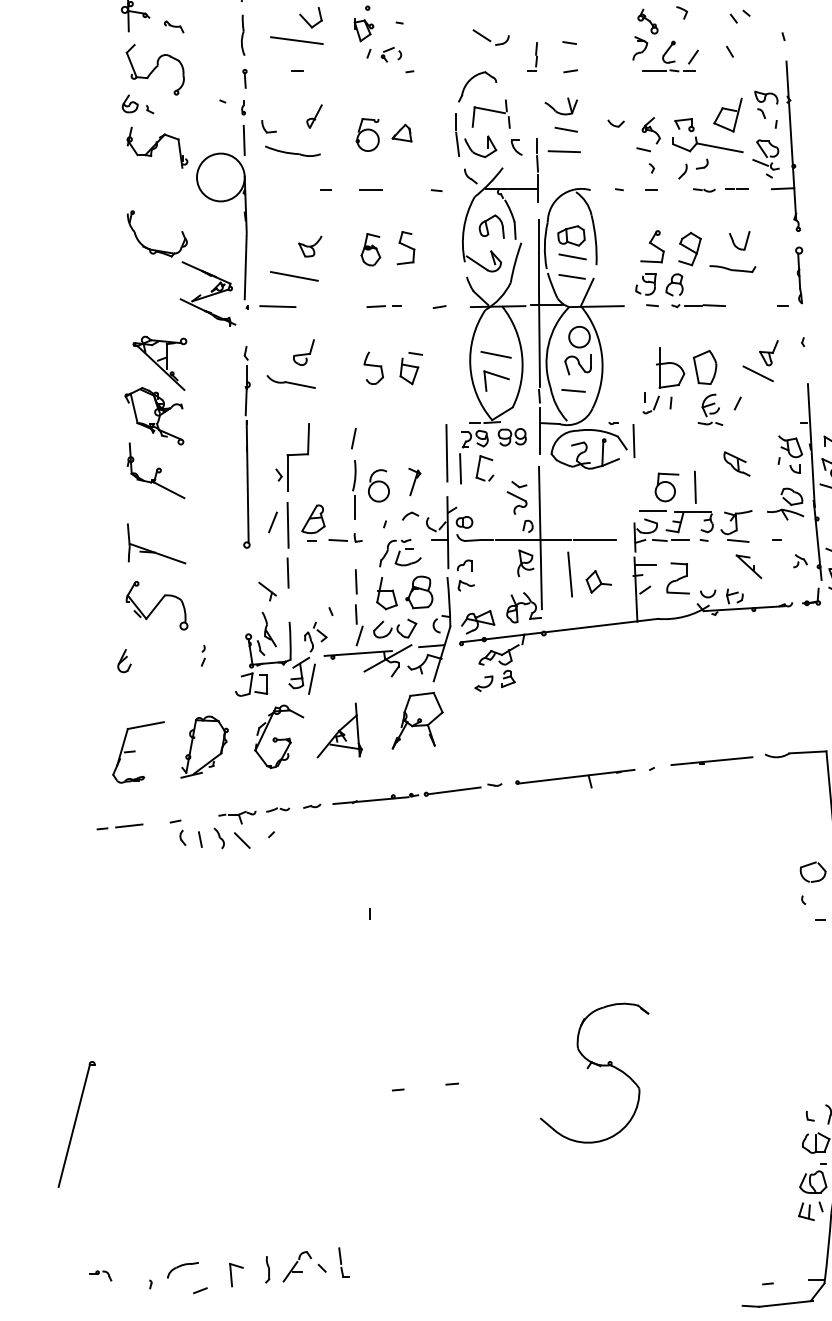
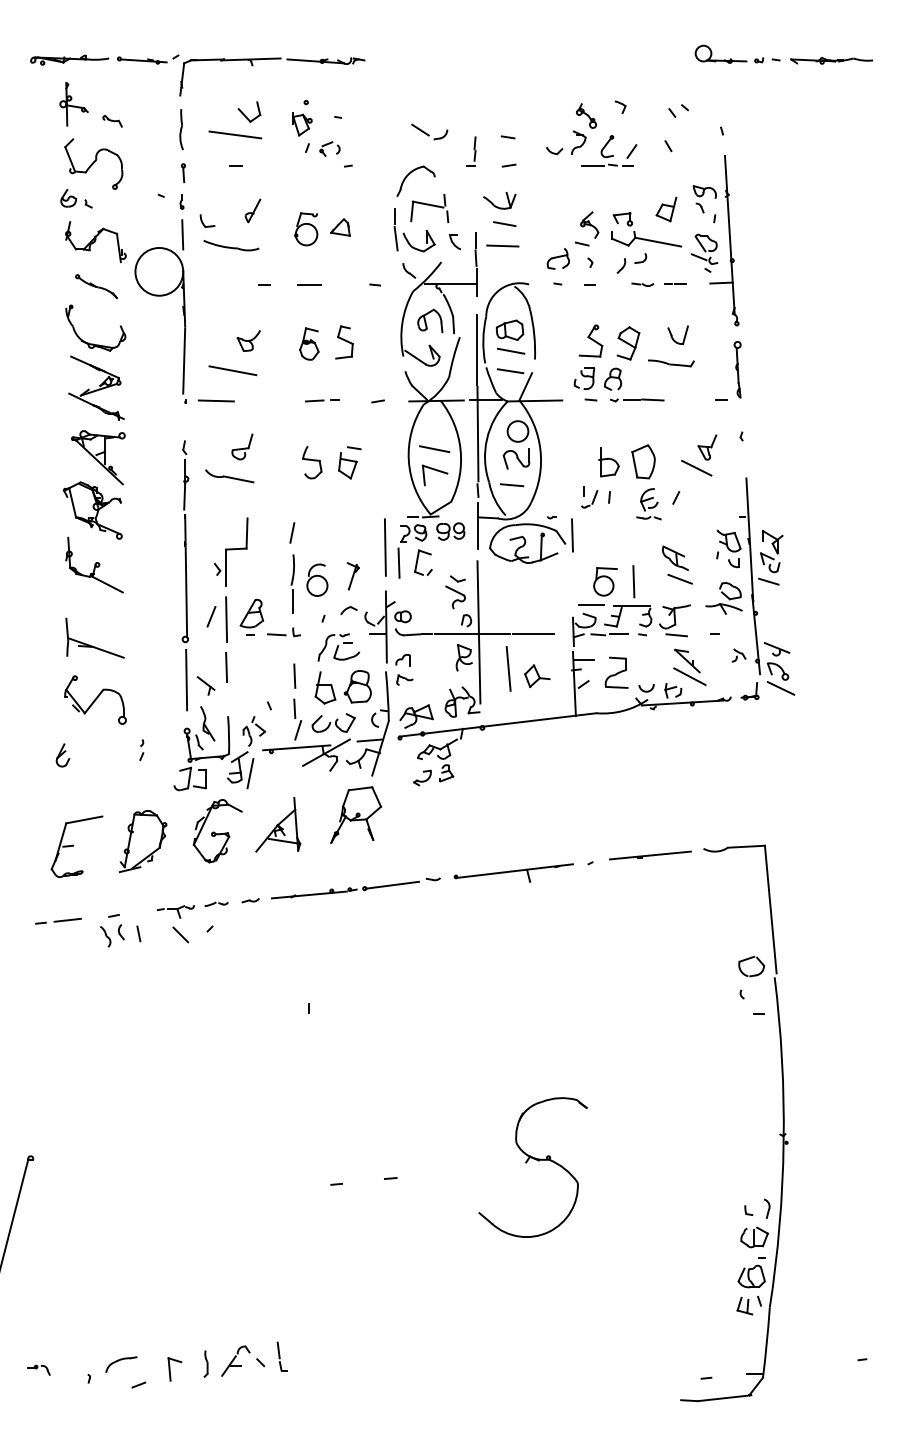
part: (728, 115) -> (666, 209), size x0.71
part: (616, 123) -> (554, 150), moved
part: (619, 164) -> (557, 258), added
part: (158, 192) -> (96, 286), added
part: (208, 293) -> (96, 387), moved
part: (670, 368) -> (608, 462), size x0.71
line: (741, 484) -> (679, 578), added
line: (751, 582) -> (689, 676), added
line: (248, 585) -> (186, 679), added
part: (219, 838) -> (105, 936), moved

